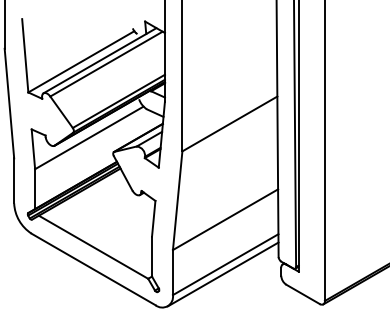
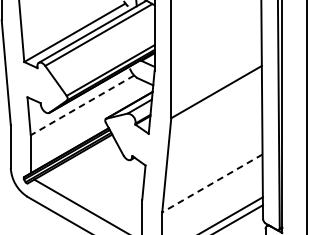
line: (89, 137) -> (82, 105), solid -> dashed
line: (225, 219) -> (212, 183), solid -> dashed

